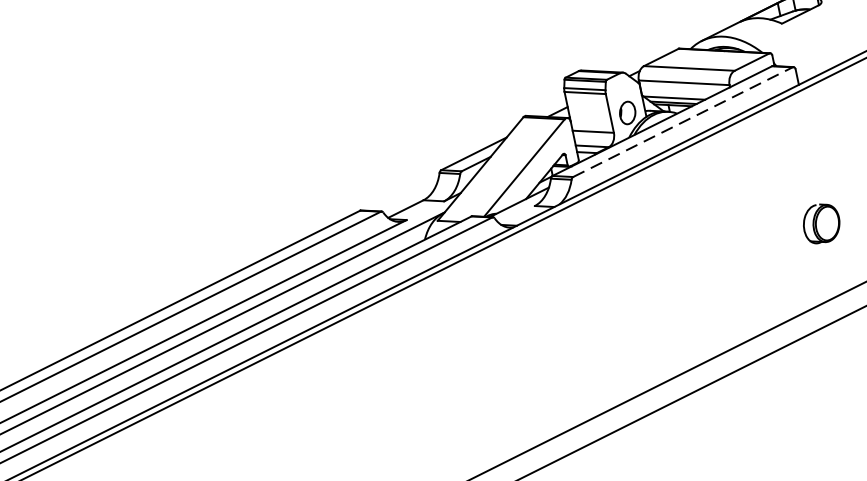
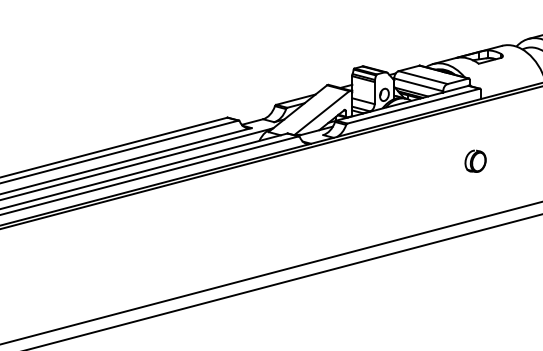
line: (684, 122) -> (414, 106), dashed -> solid
part: (821, 222) -> (475, 160), moved

